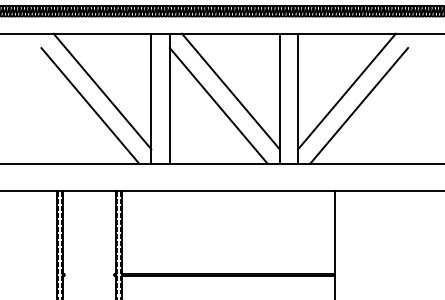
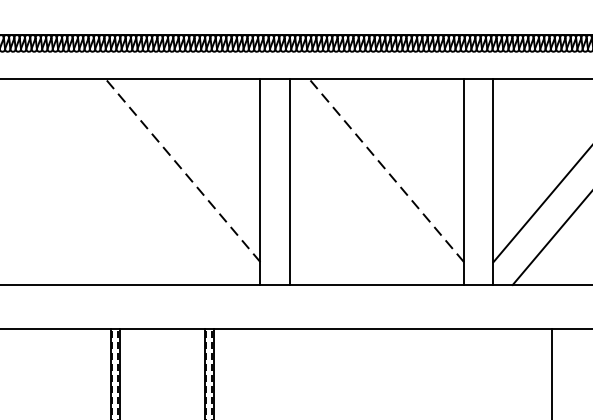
line: (102, 91) -> (183, 170), solid -> dashed
line: (230, 91) -> (386, 170), solid -> dashed
line: (90, 105) -> (164, 192), removed
line: (218, 105) -> (367, 192), removed

